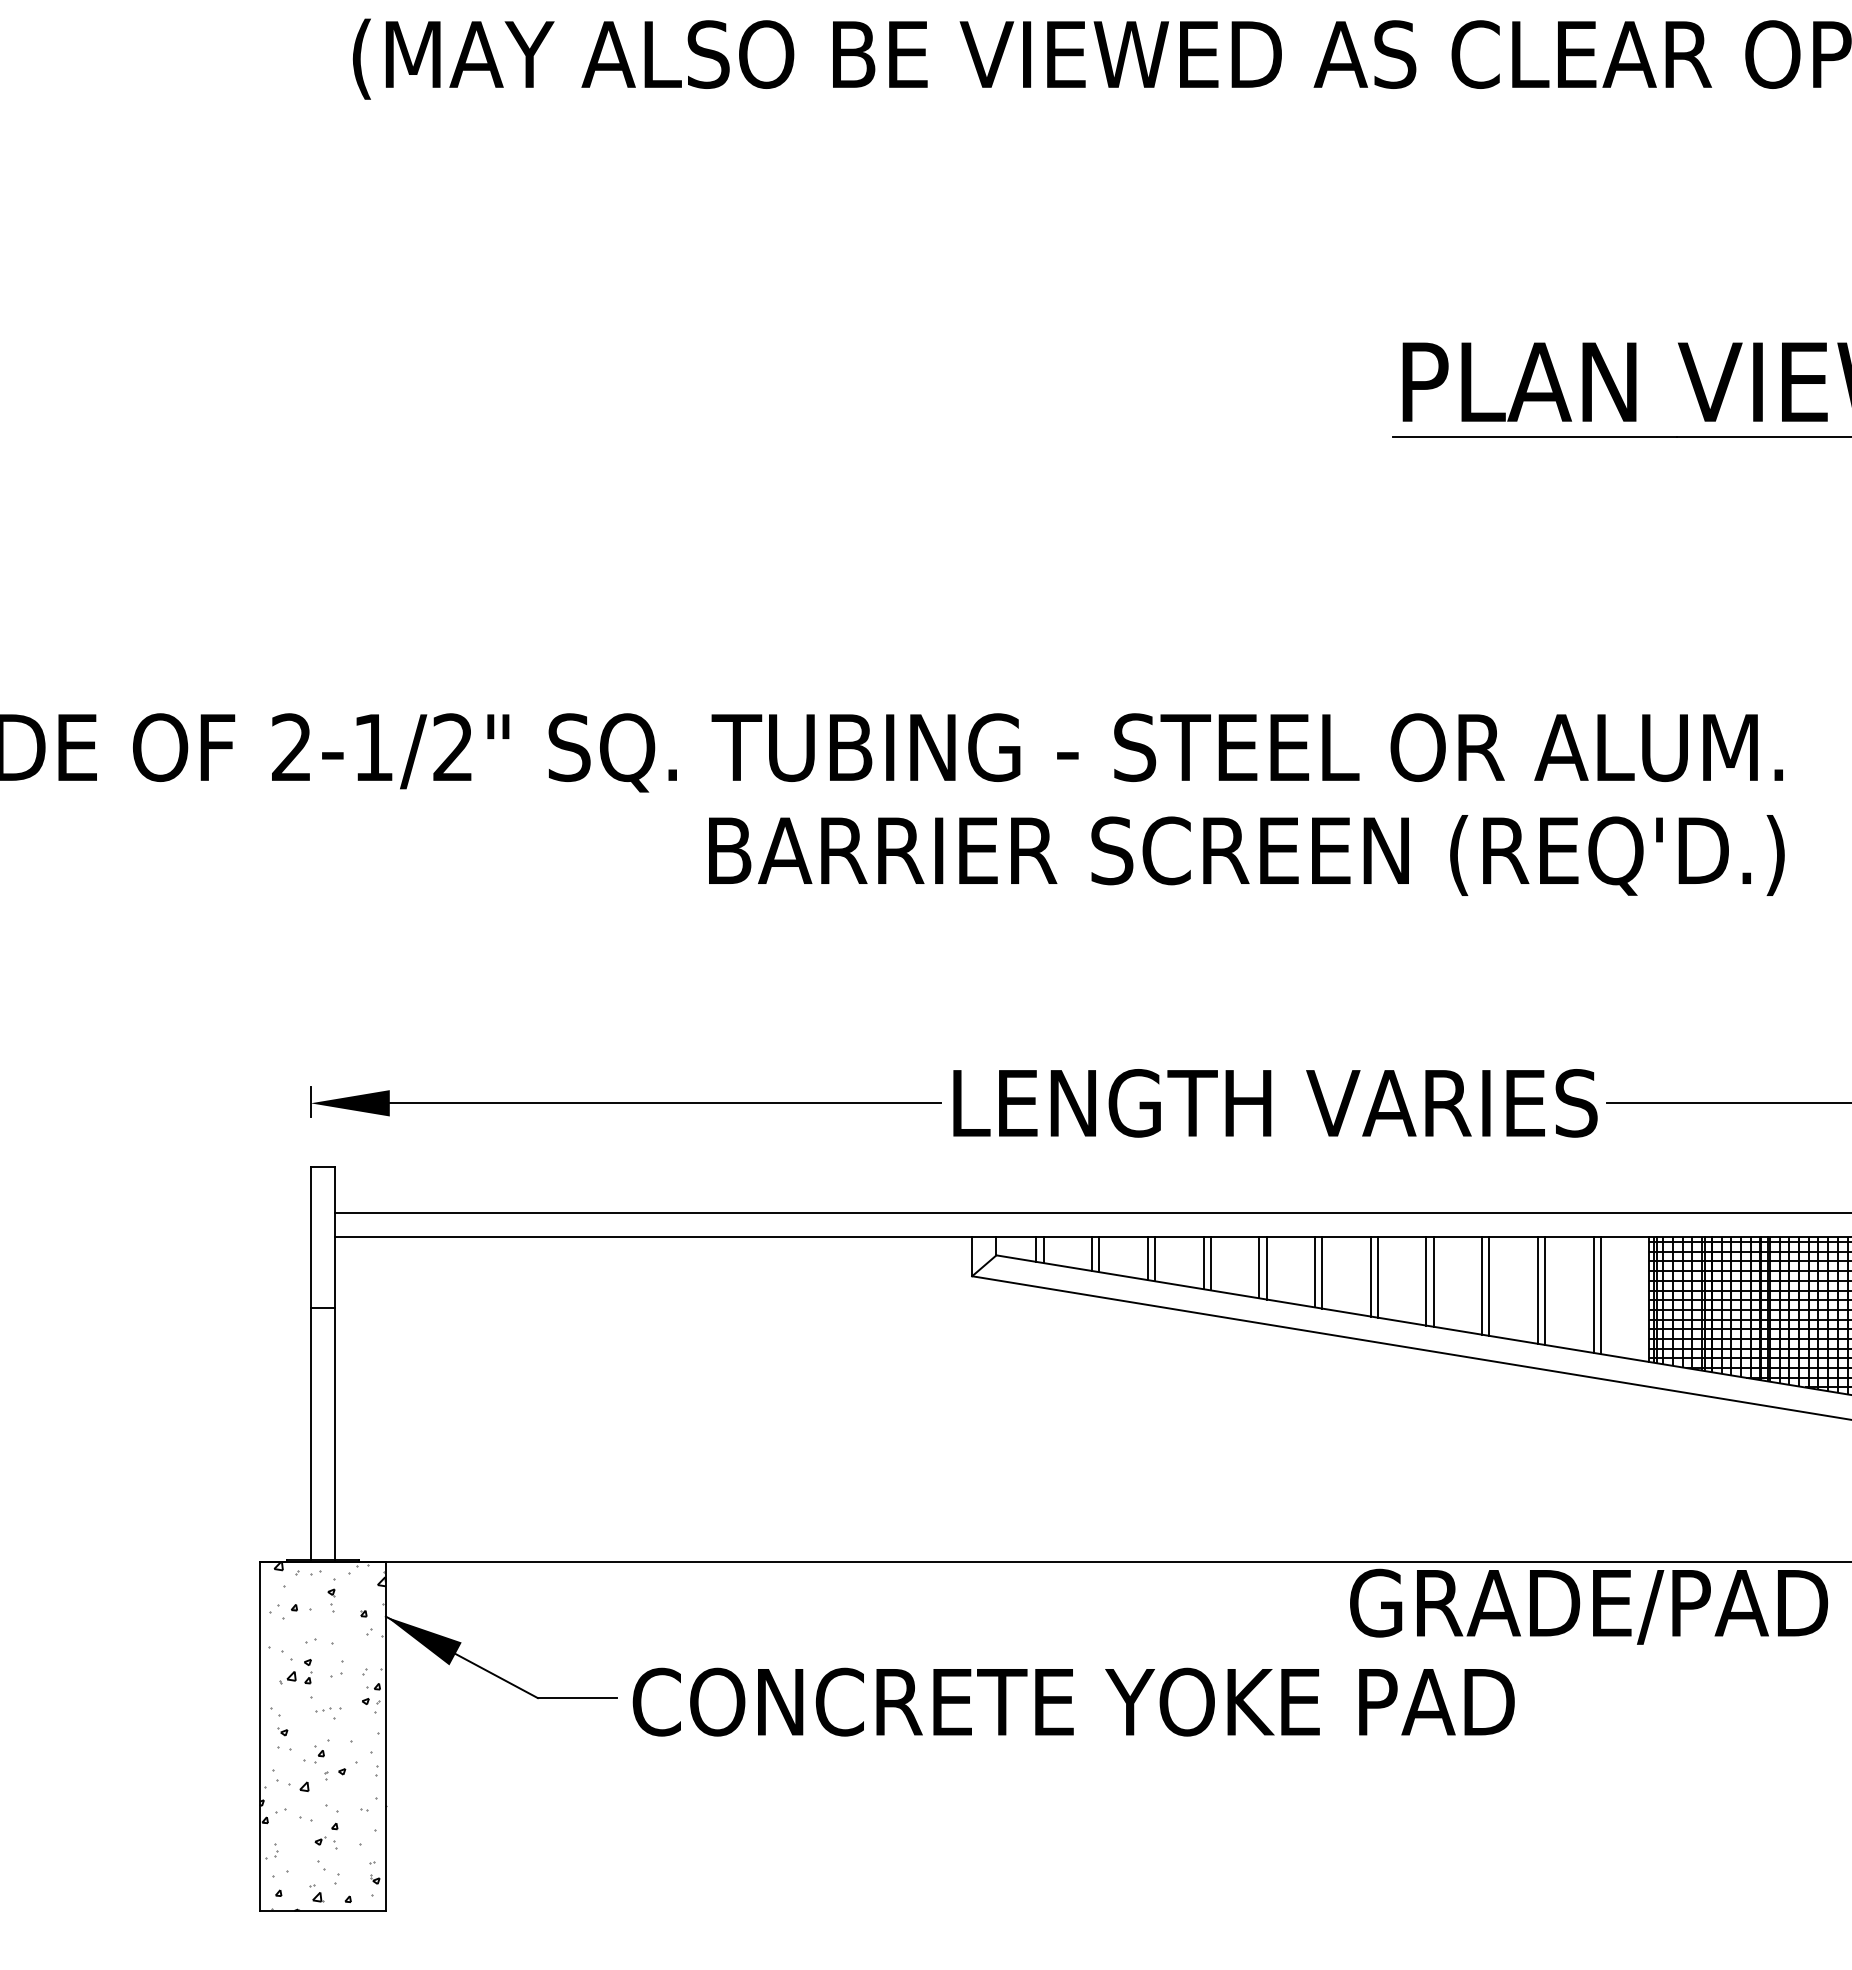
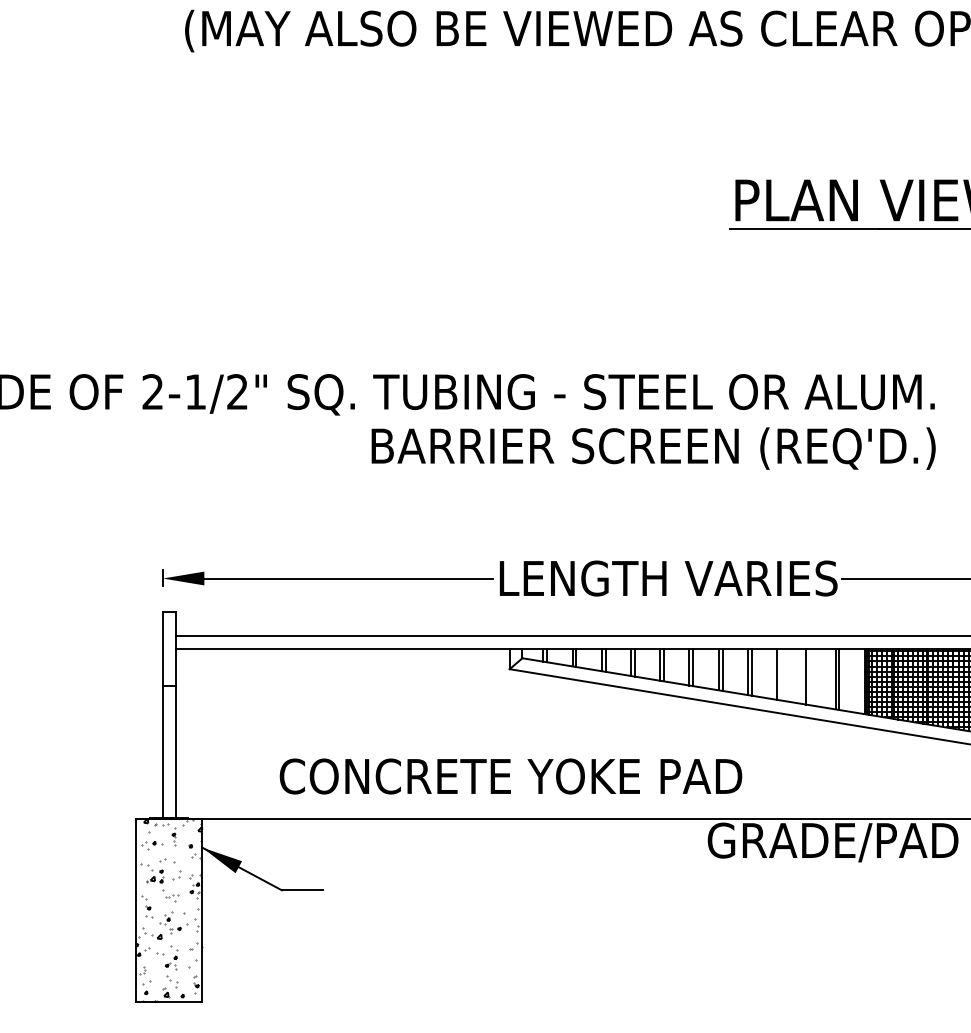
line: (1488, 1286) -> (780, 674), removed
line: (1545, 1290) -> (810, 676), removed
text: (1072, 1702) -> (510, 776), moved

